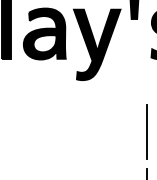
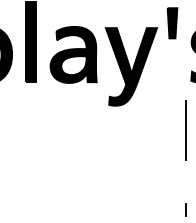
line: (146, 131) -> (185, 130), moved

